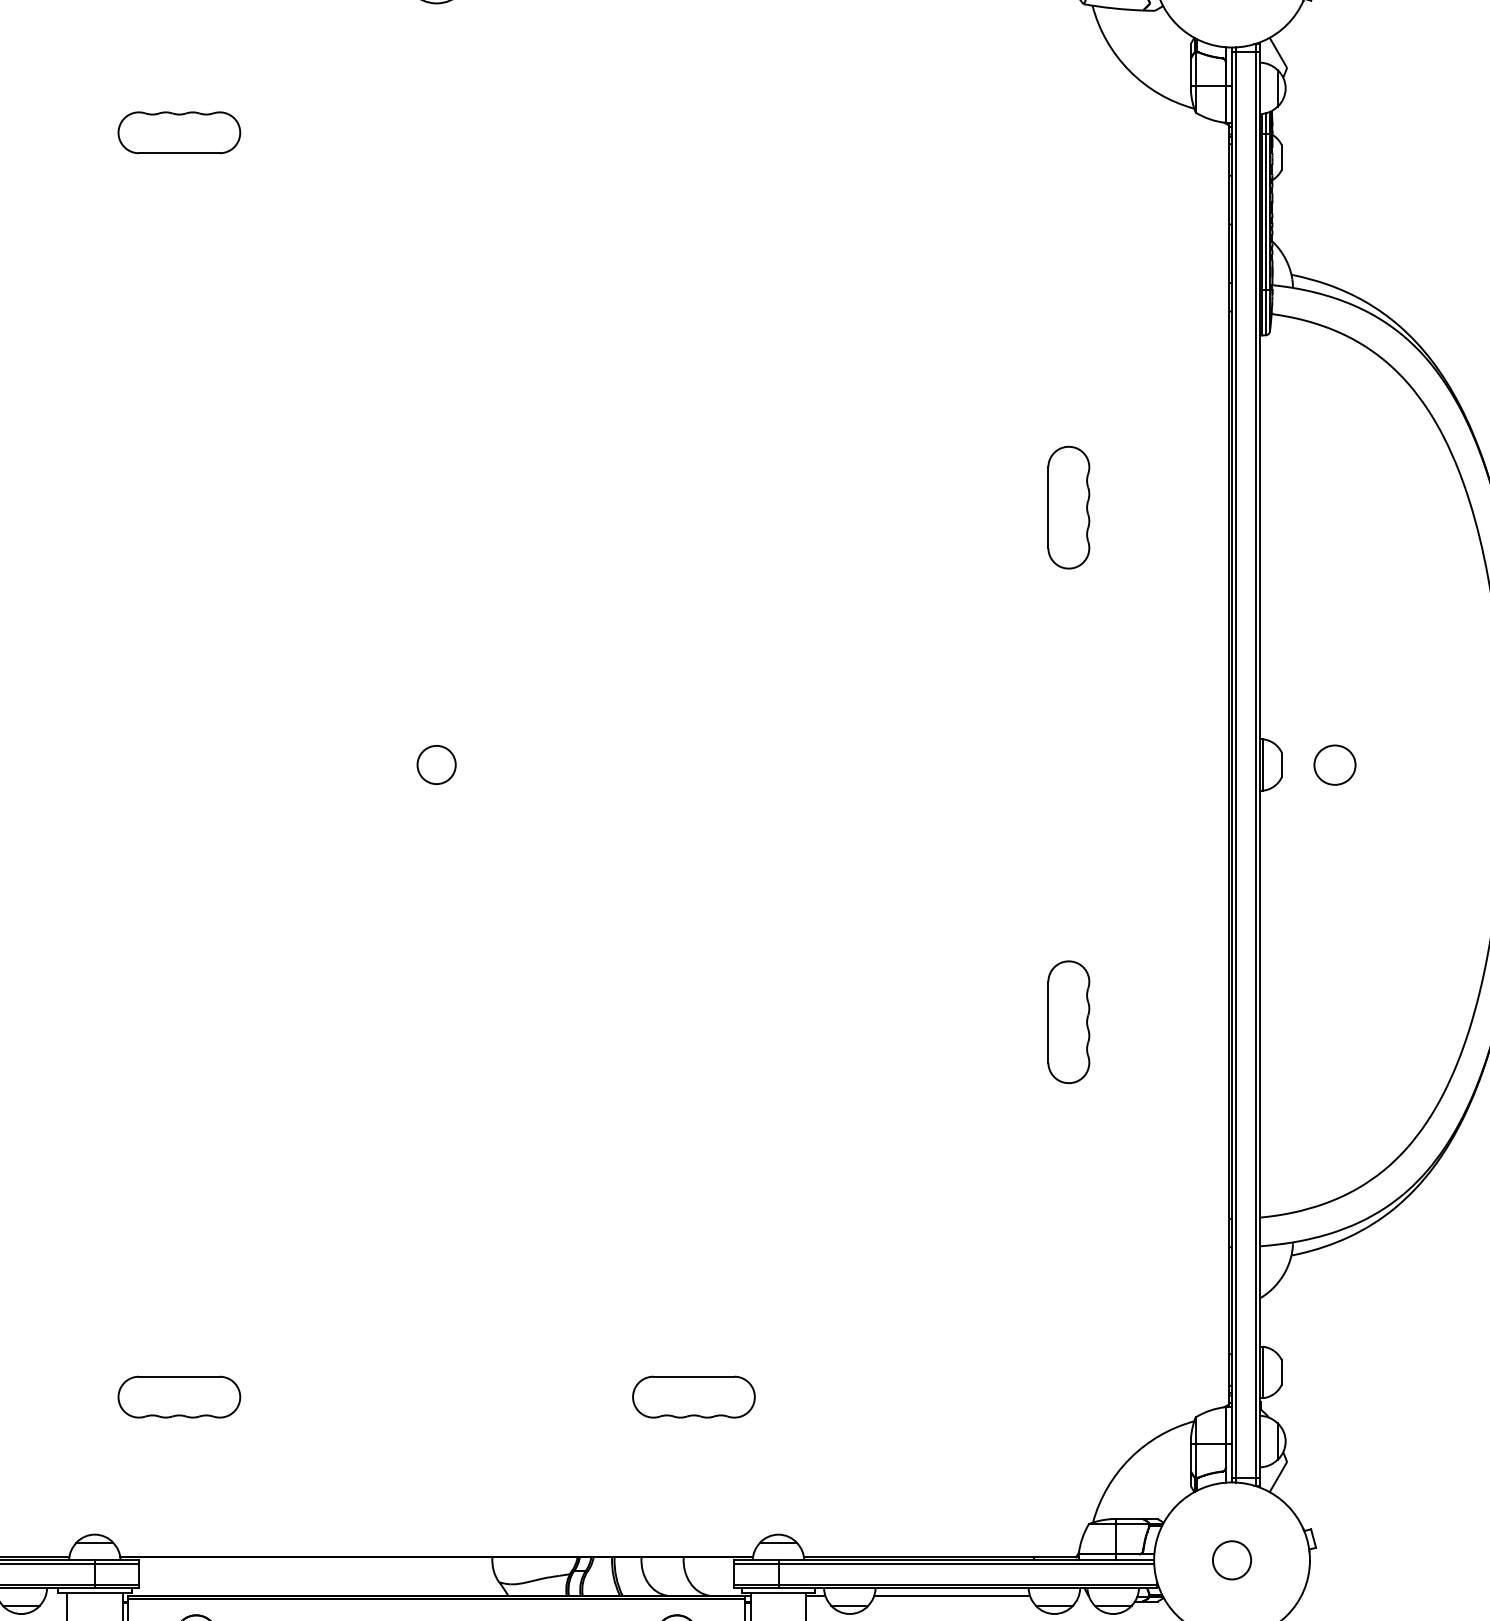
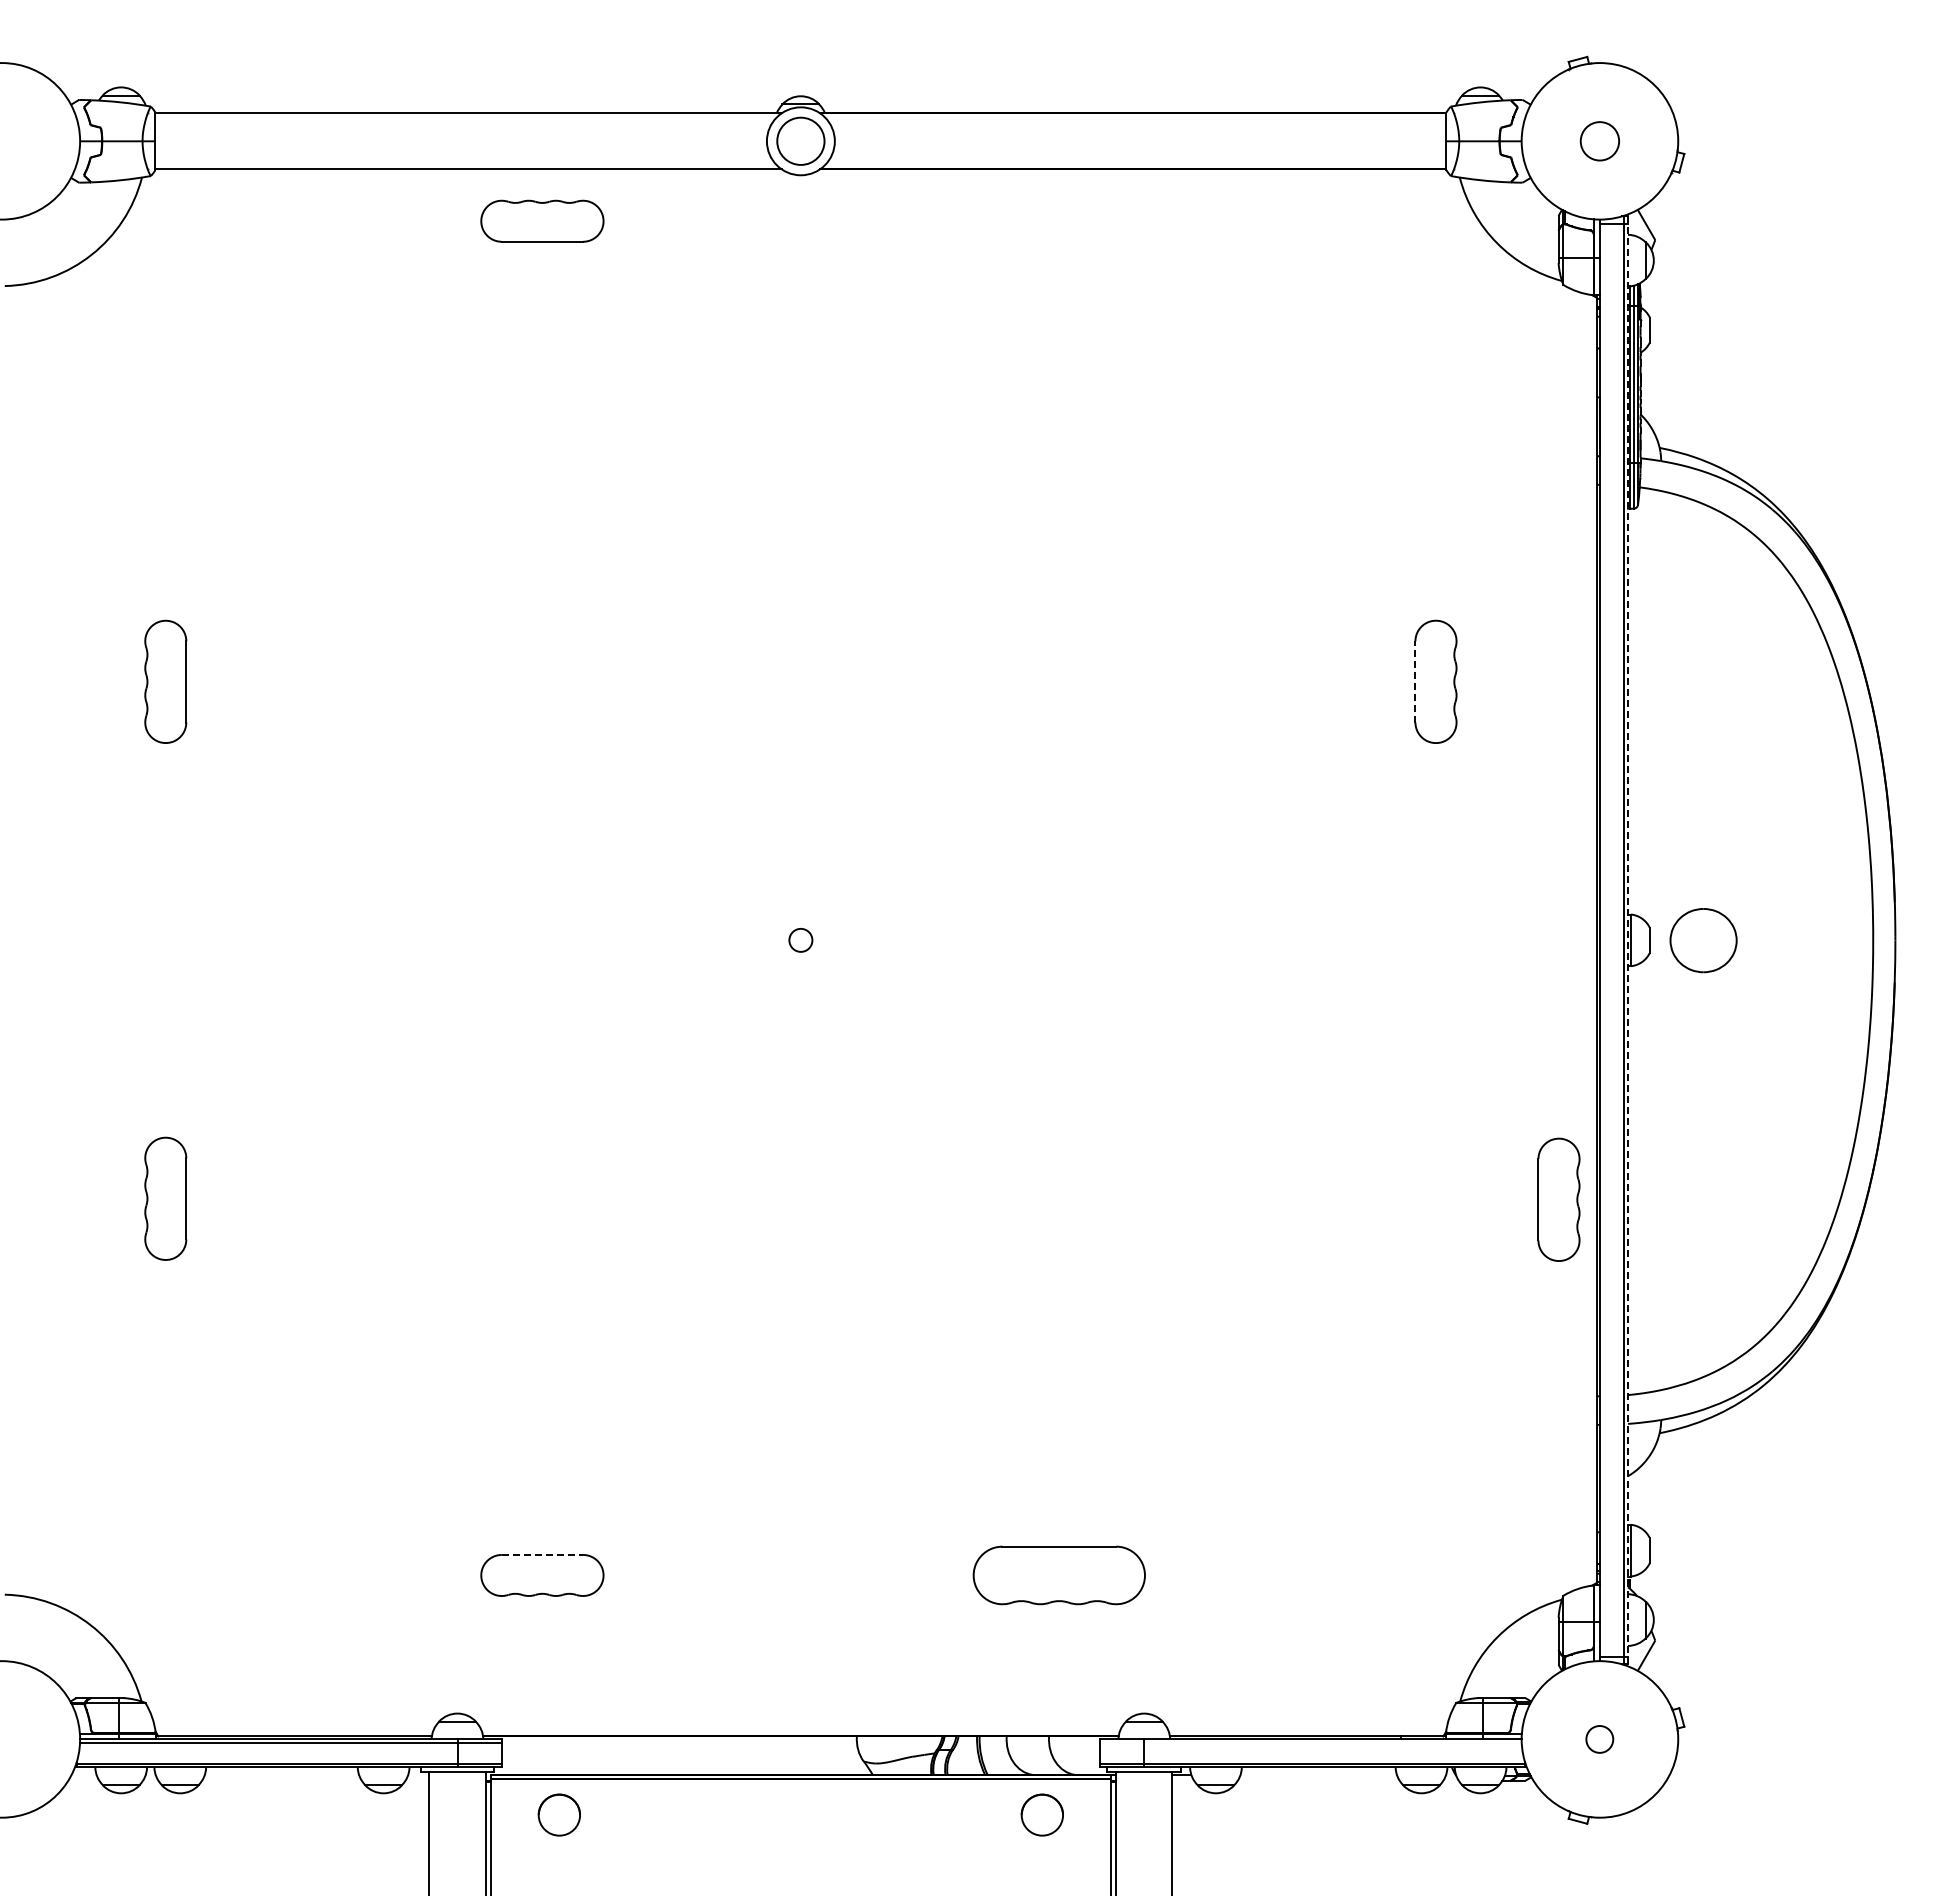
part: (179, 132) -> (542, 220), moved
line: (1048, 507) -> (1415, 681), solid -> dashed
line: (1260, 764) -> (1628, 939), solid -> dashed
circle: (436, 765) -> (800, 940), size x0.6
line: (1235, 765) -> (1603, 940), removed
part: (1334, 765) -> (1702, 940), size x1.6
part: (1068, 1021) -> (1558, 1199), moved
line: (179, 1376) -> (542, 1554), solid -> dashed
part: (694, 1397) -> (1059, 1575), size x1.4
circle: (1231, 1560) -> (1599, 1739), size x0.7
line: (943, 1564) -> (1310, 1743), removed
line: (951, 1596) -> (1318, 1775), removed

